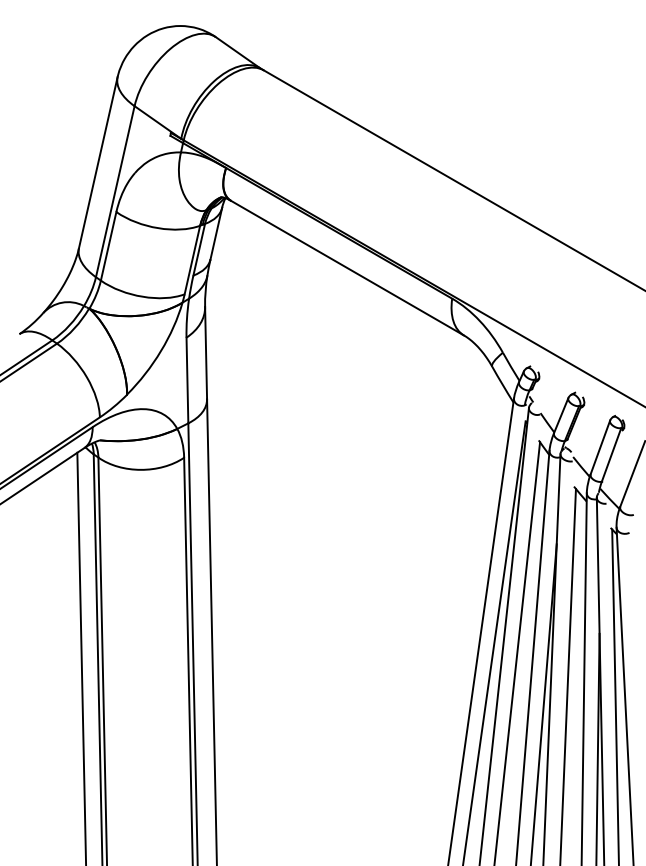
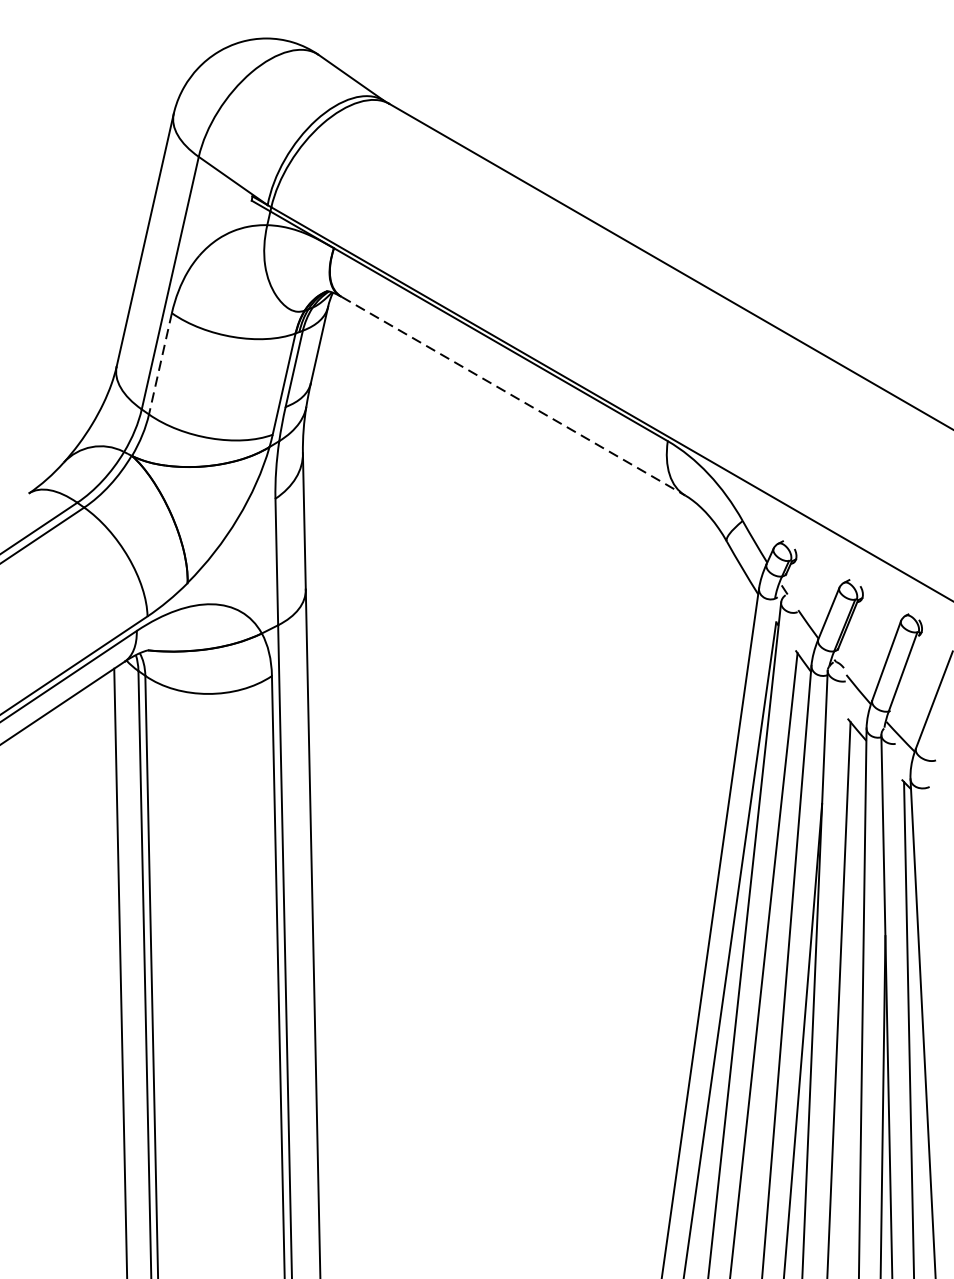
line: (108, 246) -> (160, 364), solid -> dashed
line: (348, 268) -> (514, 396), solid -> dashed

